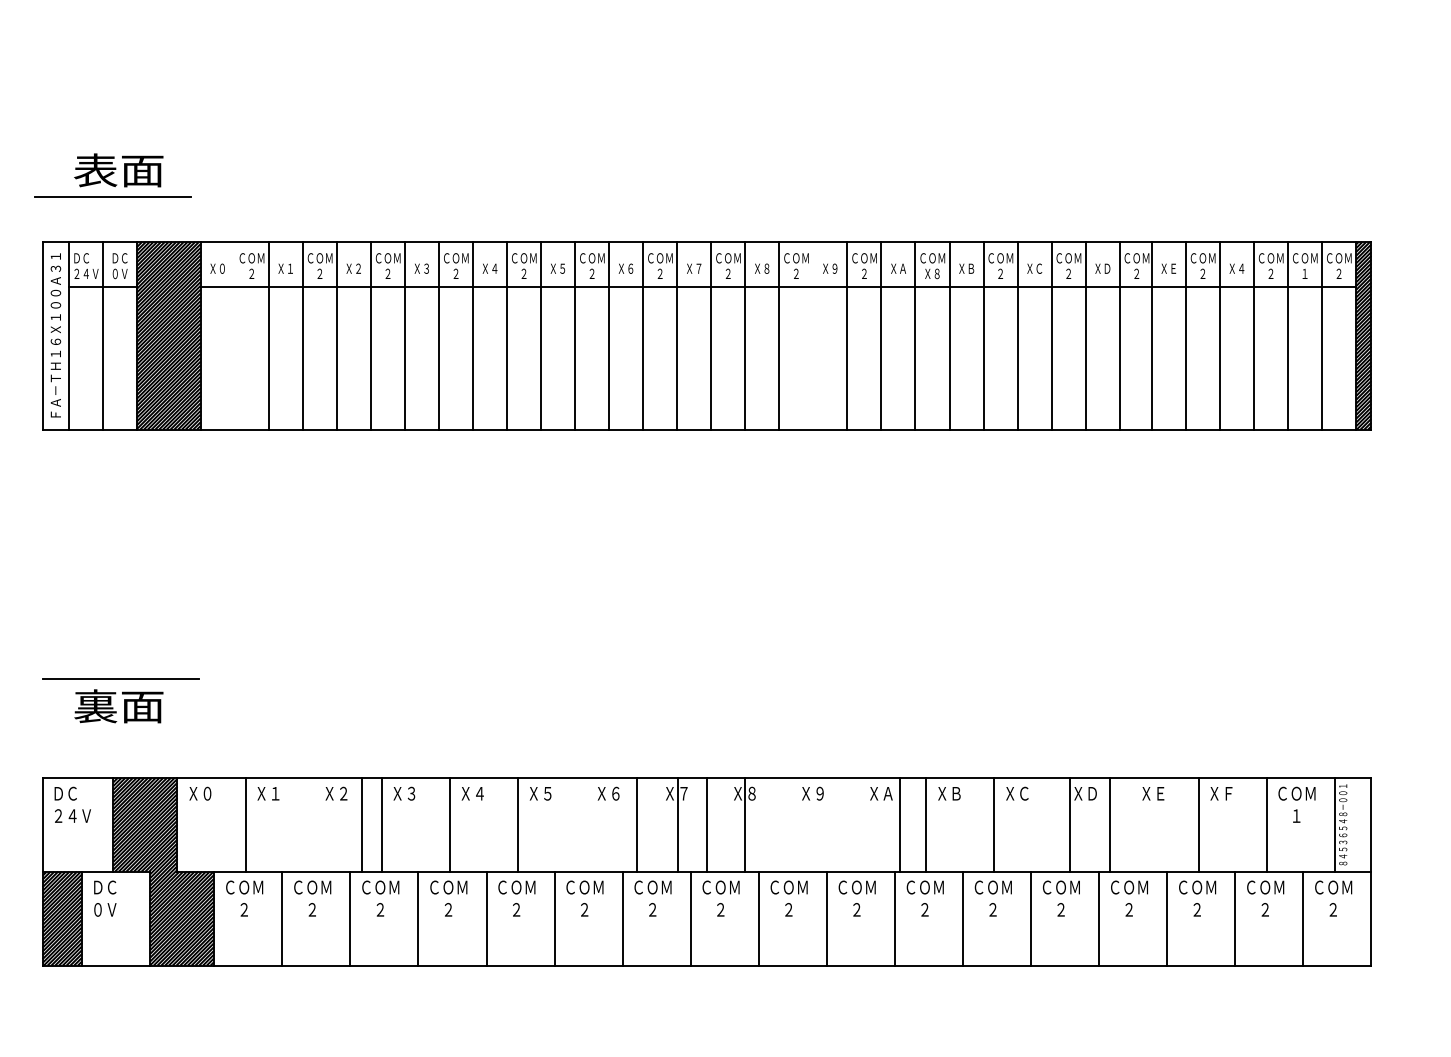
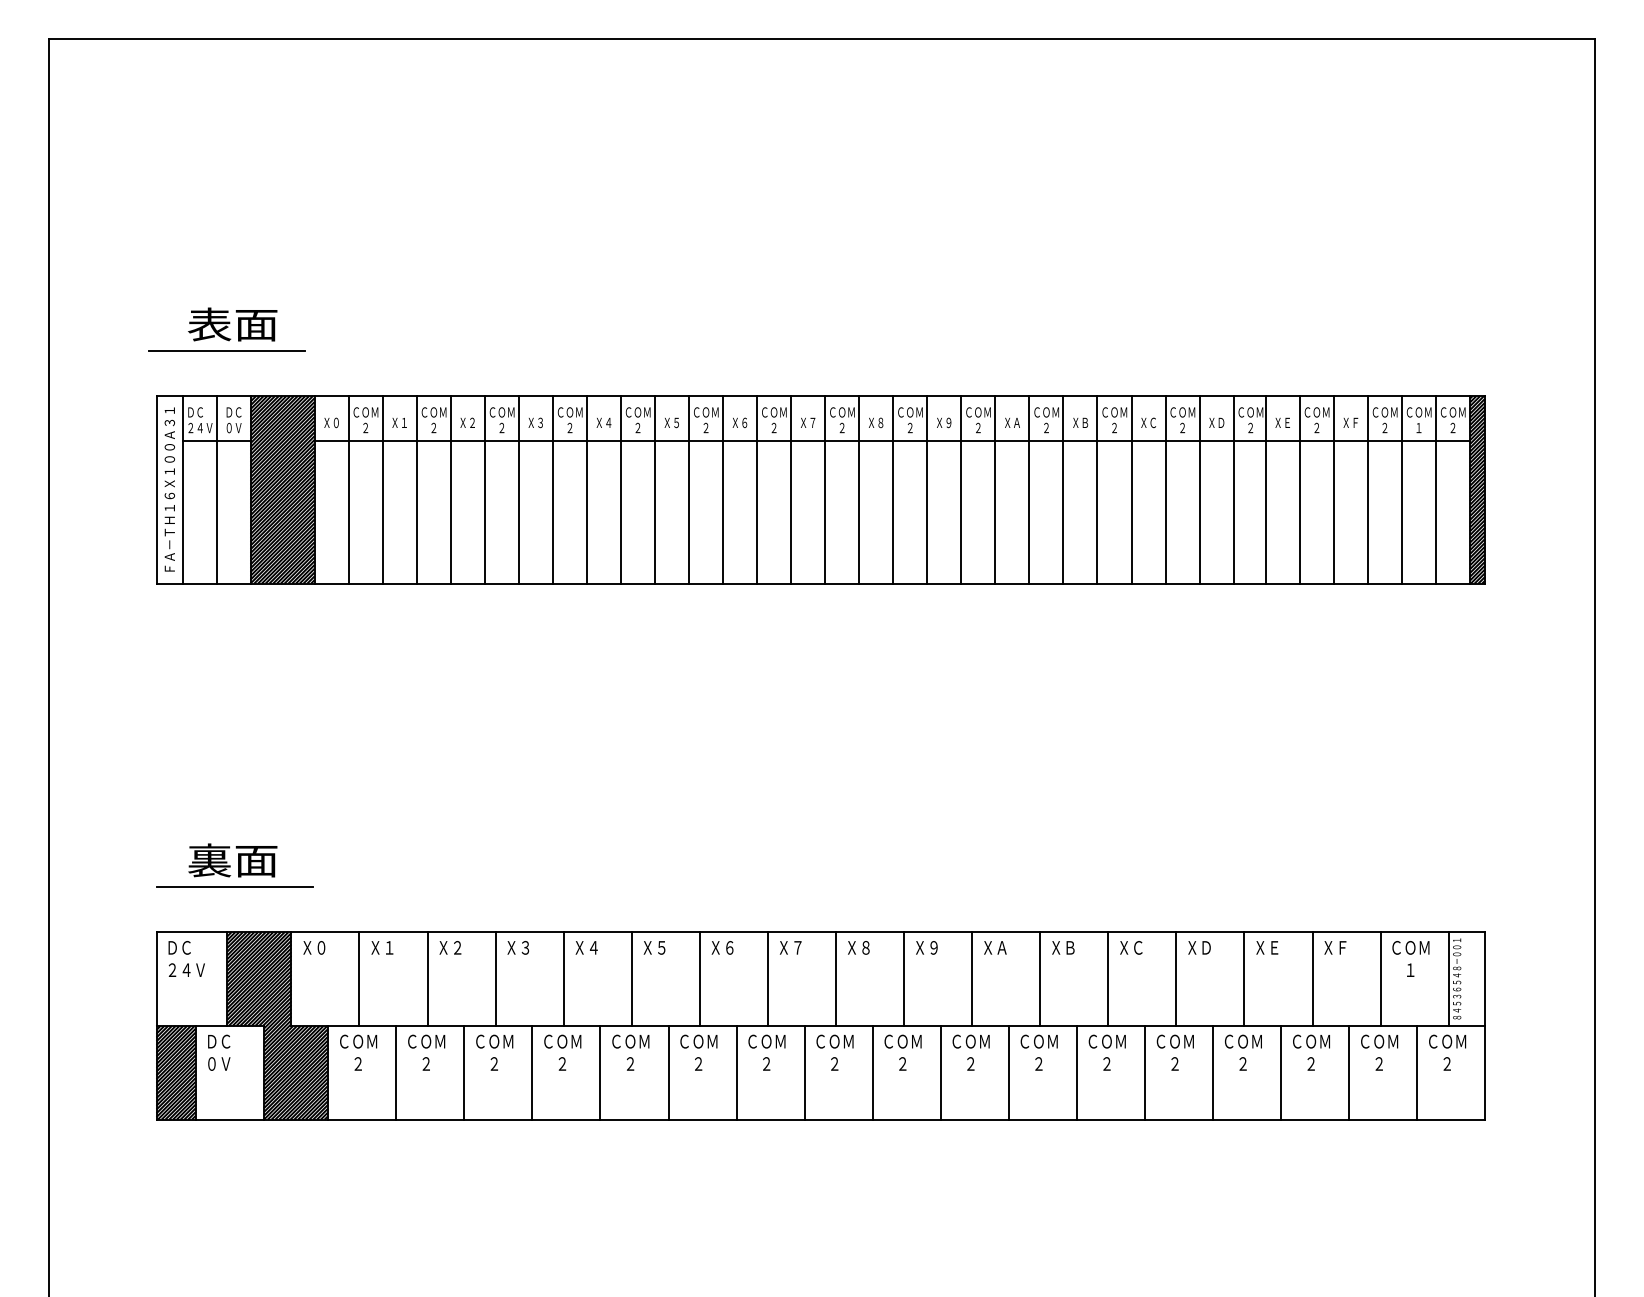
text: (1241, 268) -> (1355, 422), Ｘ４ -> ＸＦ
text: (932, 273) -> (1046, 427), Ｘ８ -> ２
line: (234, 335) -> (348, 489), added
line: (813, 335) -> (927, 489), added
line: (120, 678) -> (234, 886), moved
line: (361, 824) -> (427, 978), moved
line: (636, 824) -> (699, 978), moved
line: (677, 824) -> (835, 978), moved
line: (706, 824) -> (767, 978), moved
line: (745, 824) -> (904, 978), moved
line: (900, 824) -> (972, 978), moved
line: (1070, 824) -> (1244, 978), moved
line: (1110, 824) -> (1176, 978), moved

